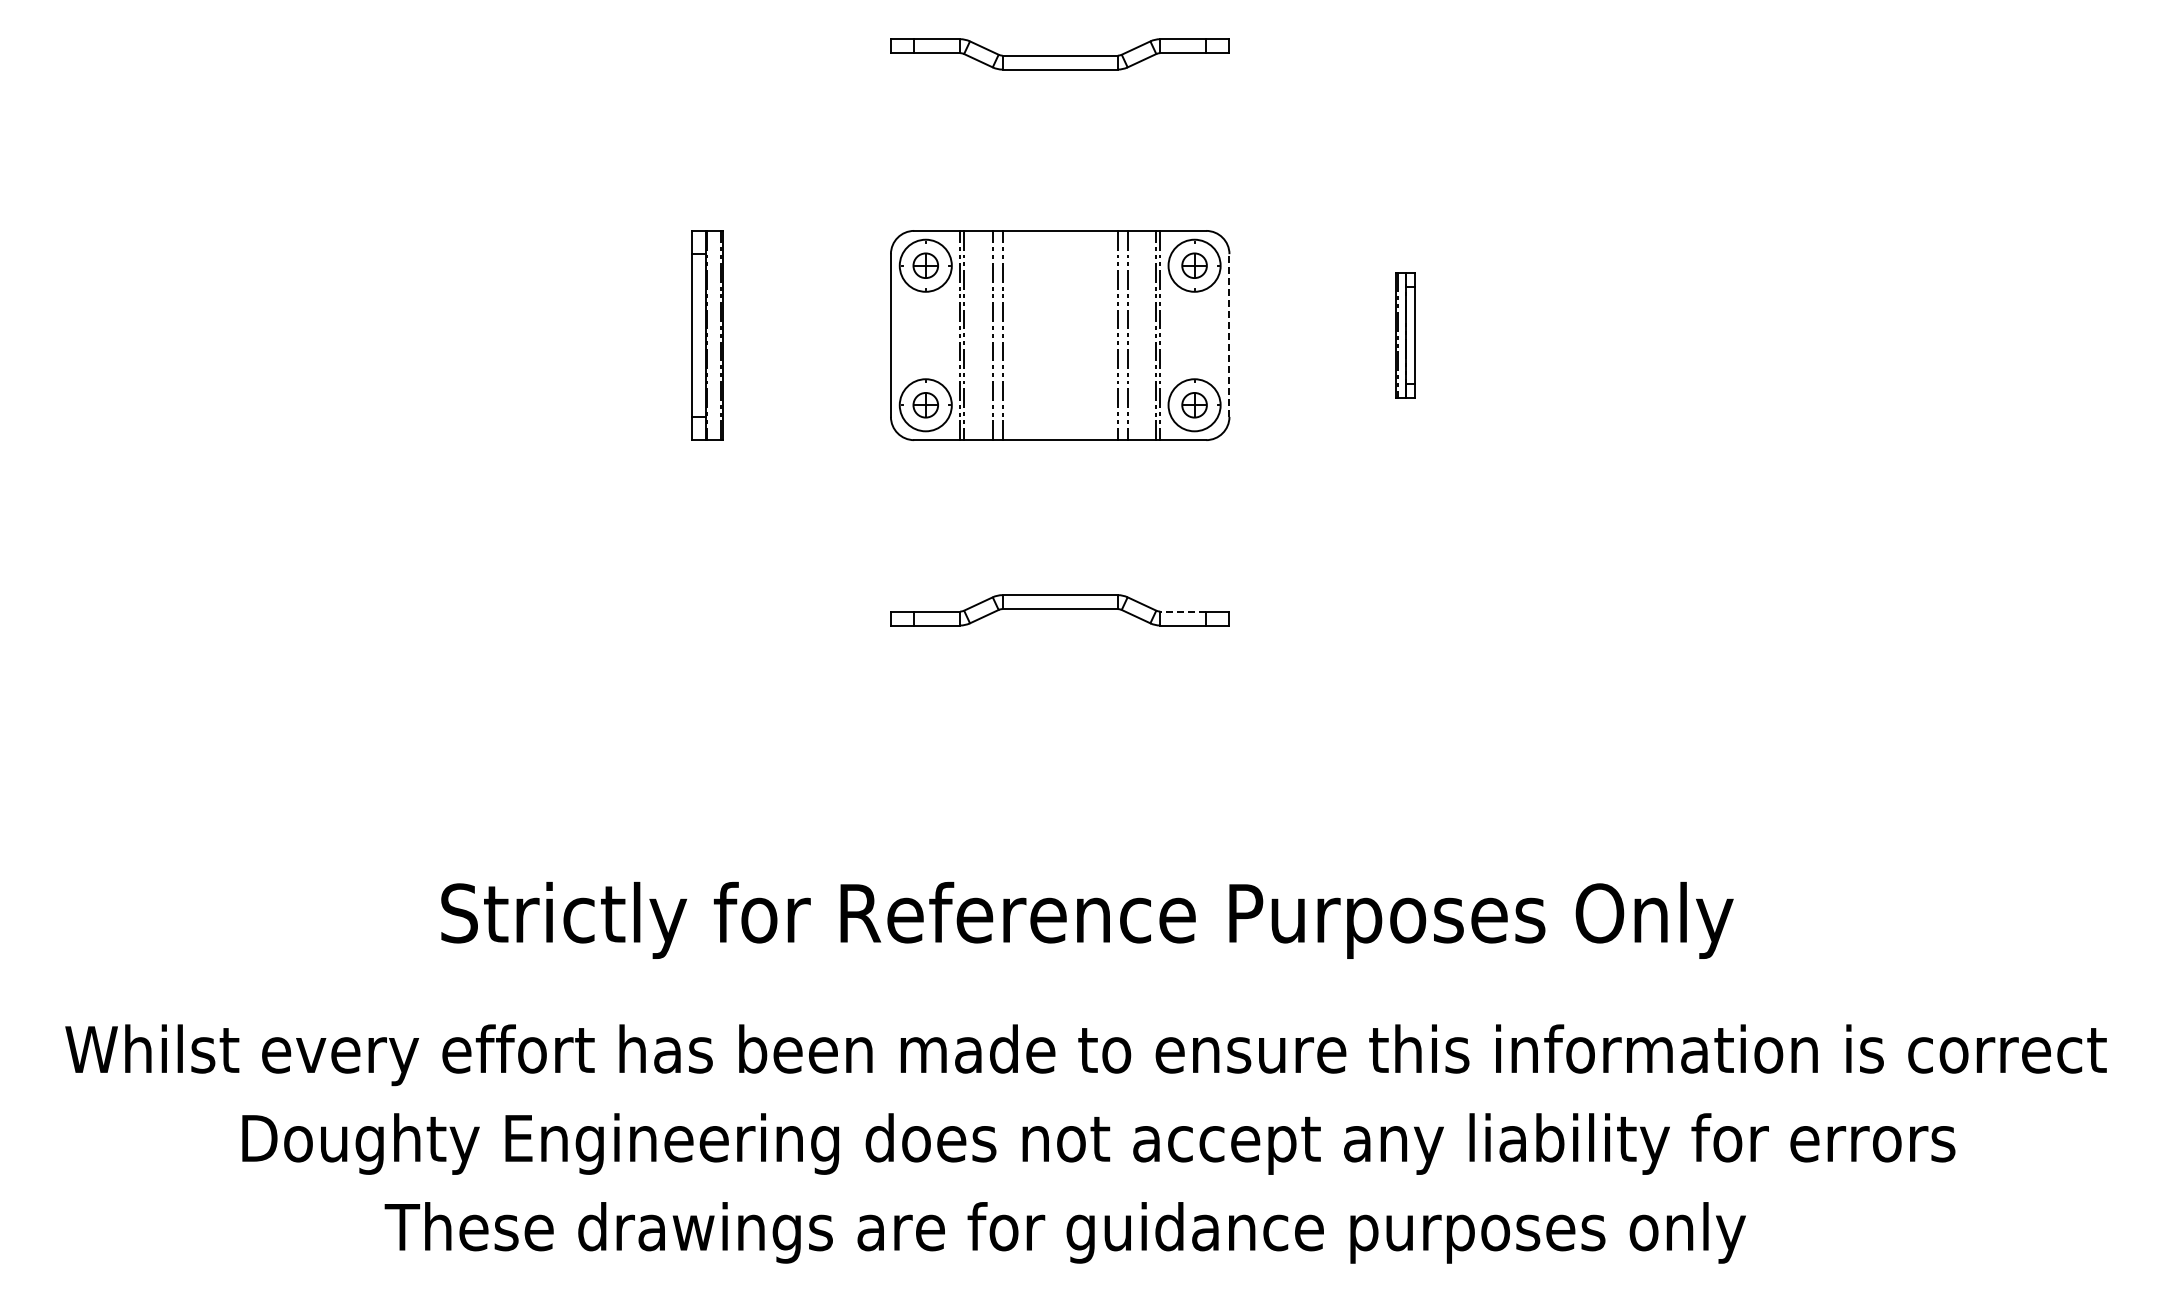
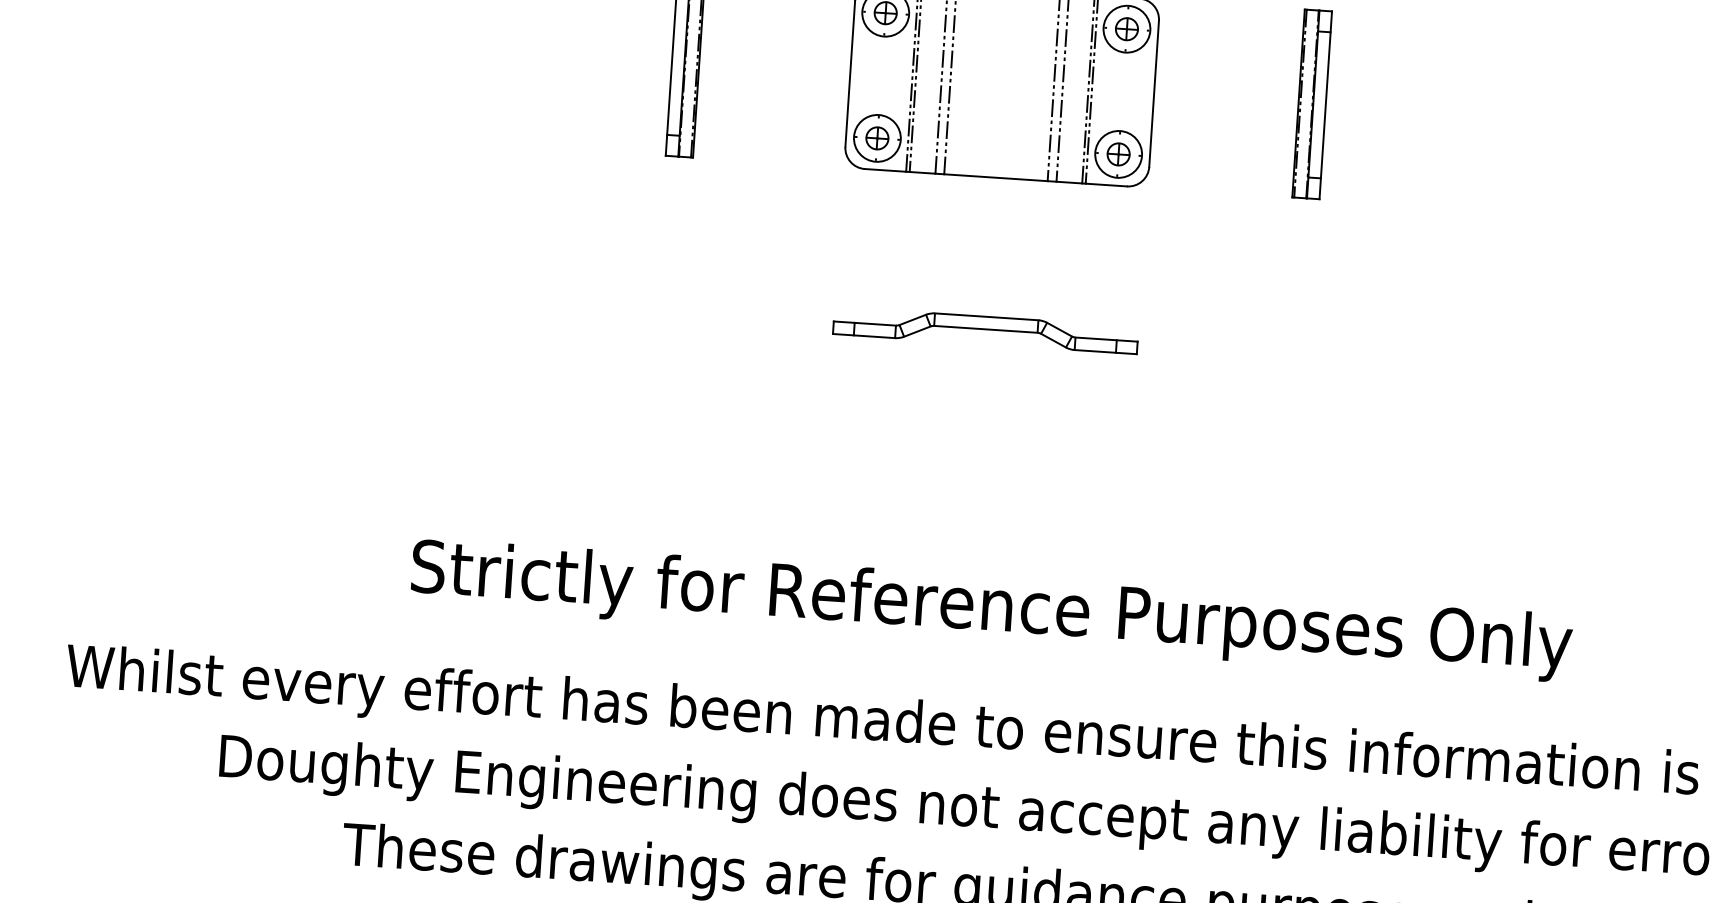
line: (1229, 335) -> (1154, 93), dashed -> solid
part: (1405, 335) -> (1312, 104), size x1.67
line: (1183, 611) -> (1096, 338), dashed -> solid

